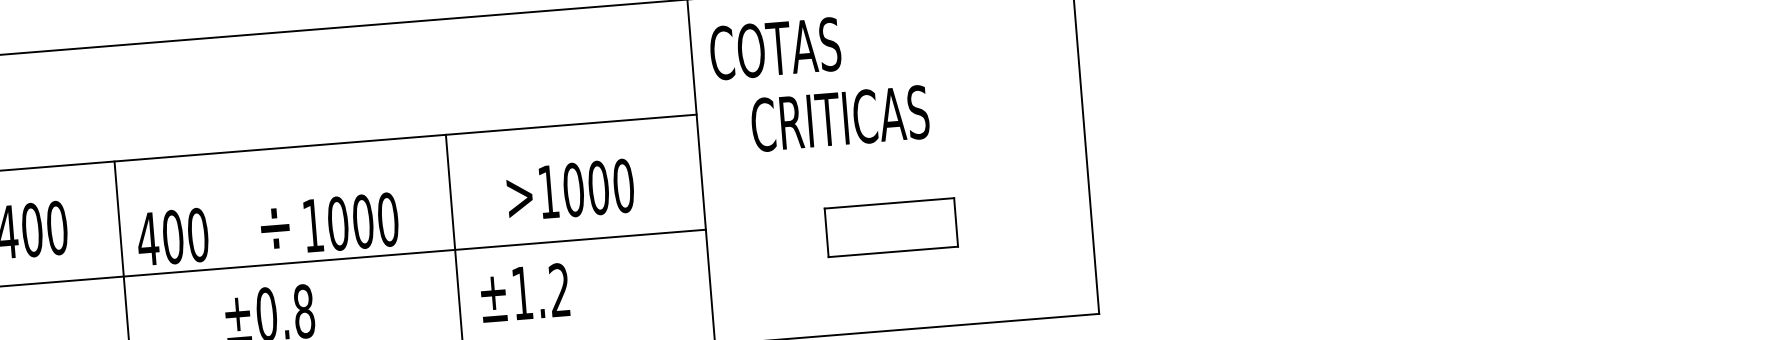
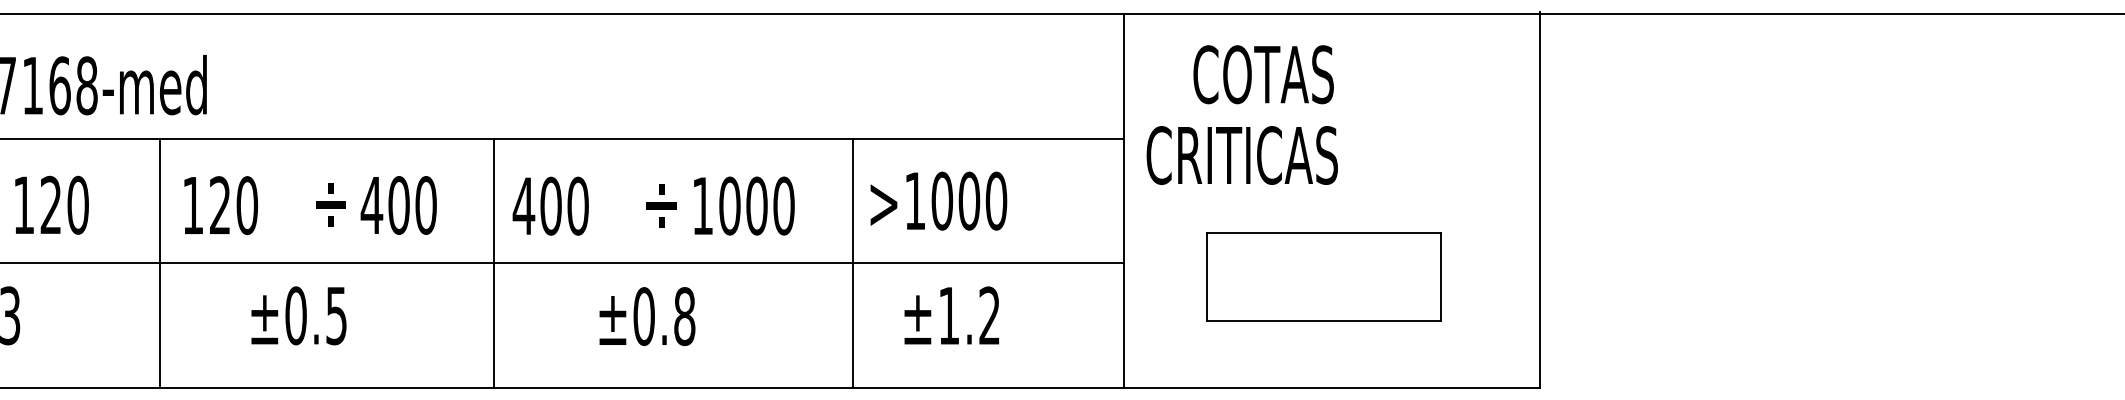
text: (775, 48) -> (1263, 74), moved
text: (839, 118) -> (1241, 155), moved
text: (570, 189) -> (938, 200), moved
part: (890, 227) -> (1323, 276), size x1.67
text: (267, 228) -> (653, 205), moved
text: (524, 292) -> (951, 315), moved

